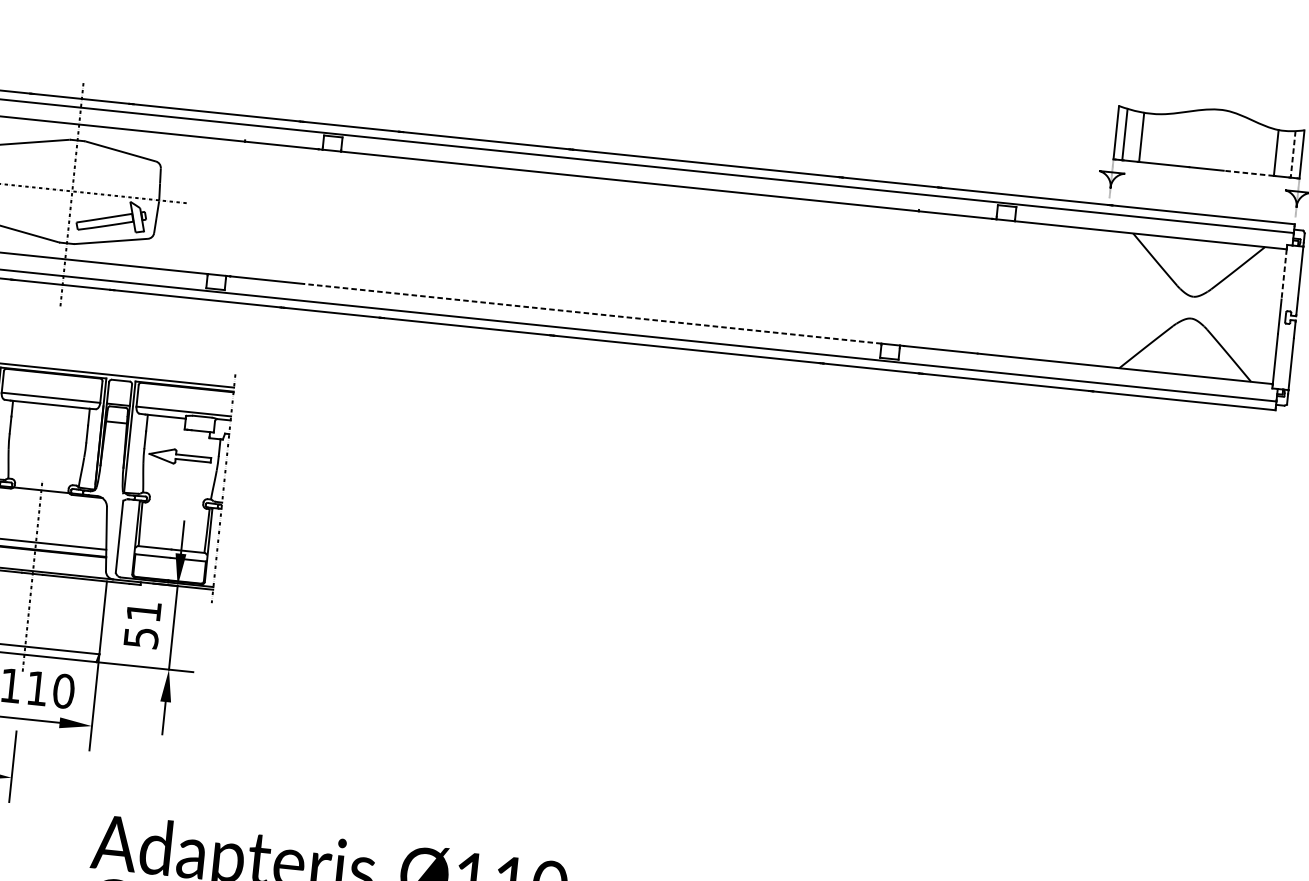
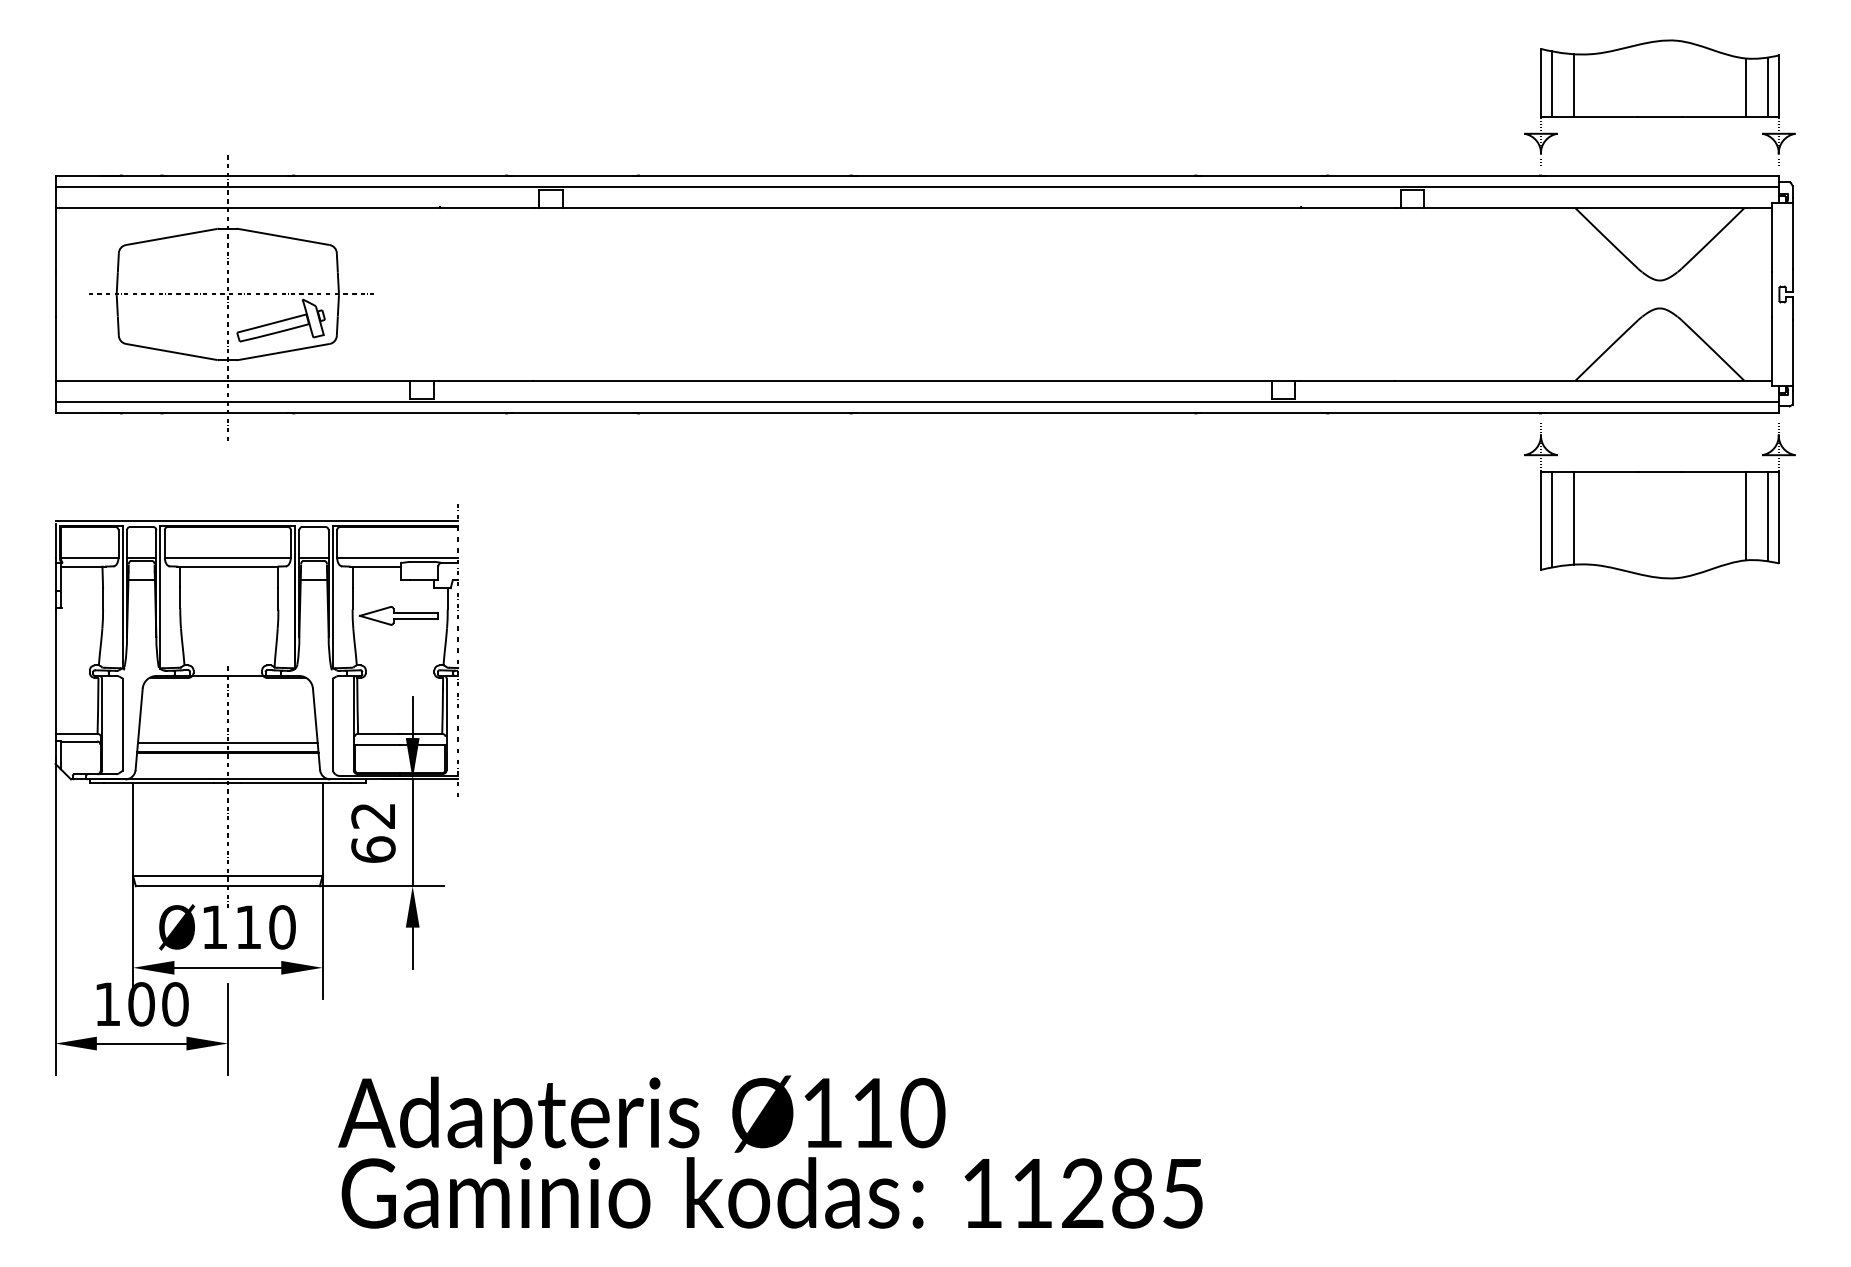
line: (1293, 154) -> (1767, 87), dashed -> solid
line: (1248, 173) -> (1713, 117), dashed -> solid
line: (1283, 274) -> (1771, 240), dashed -> solid
line: (592, 313) -> (901, 380), dashed -> solid
part: (1175, 469) -> (1659, 501), added
text: (142, 624) -> (373, 832), 51 -> 62

